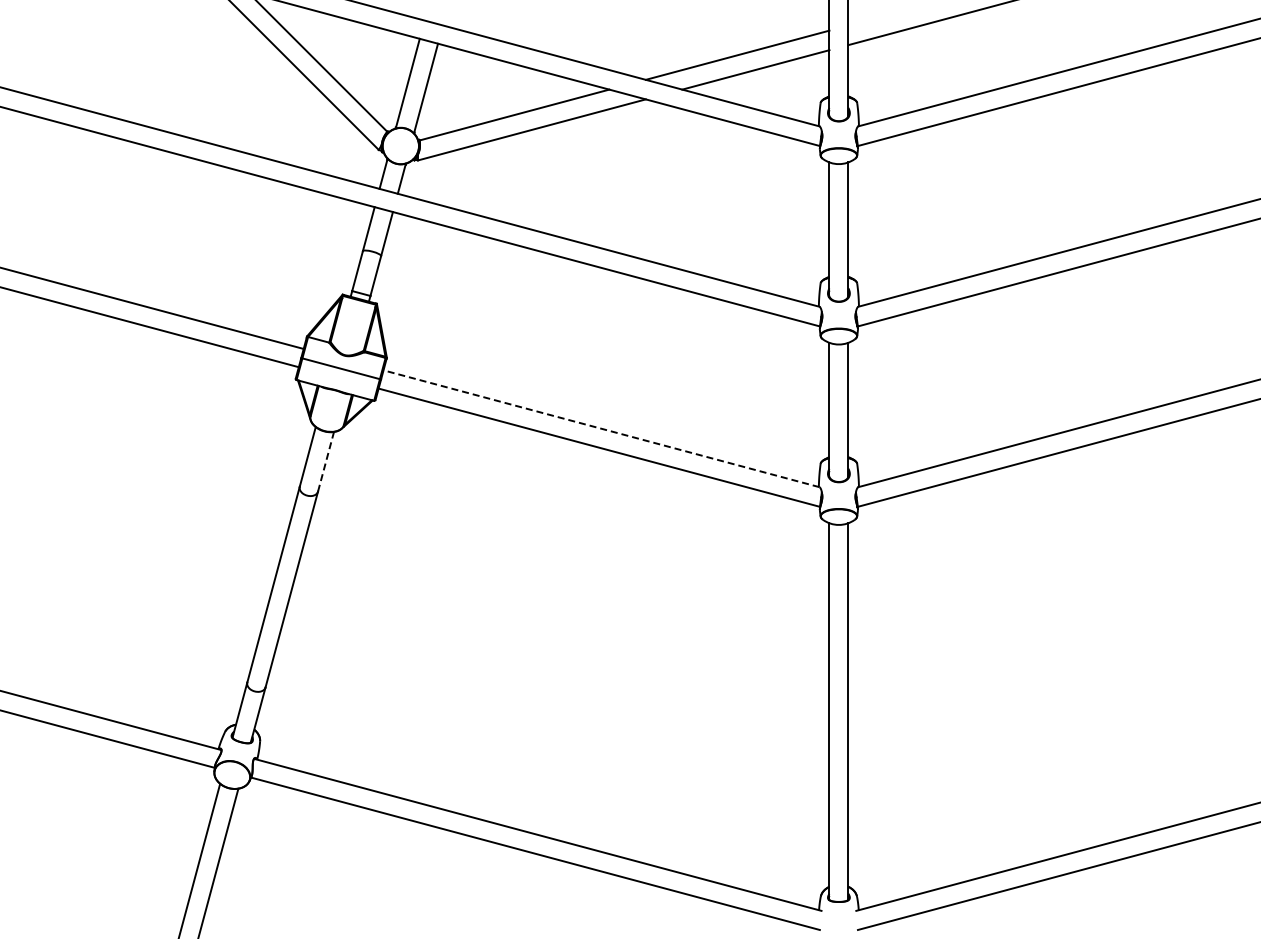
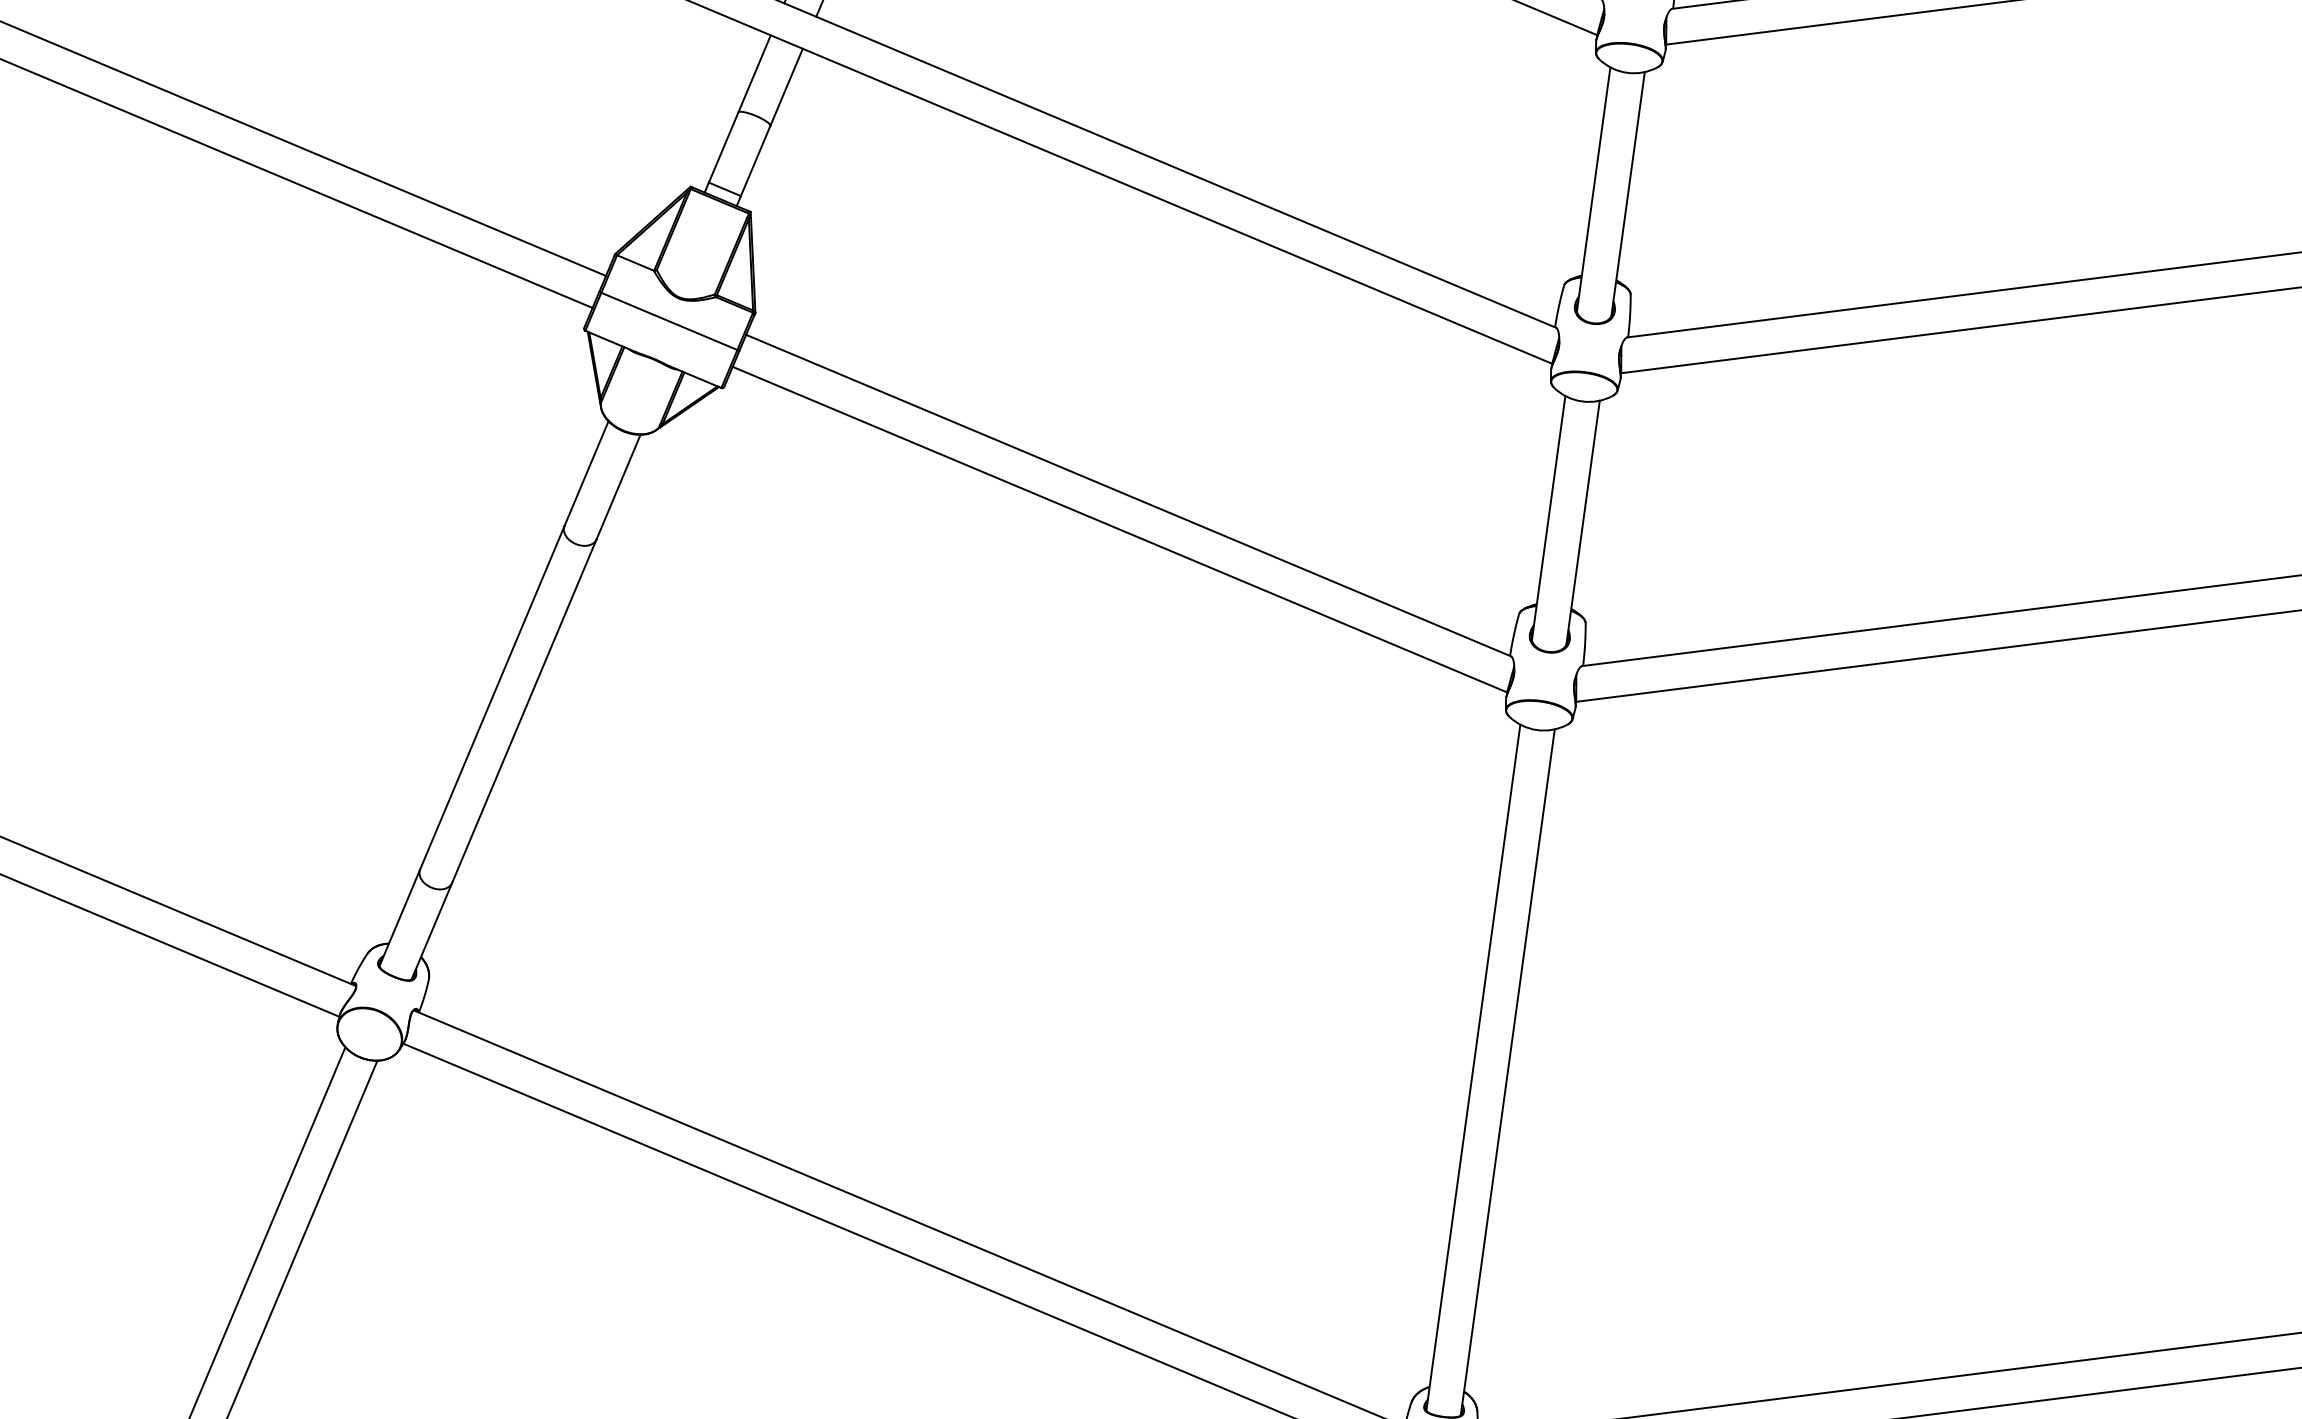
line: (601, 428) -> (1128, 495), dashed -> solid
line: (326, 461) -> (619, 486), dashed -> solid

